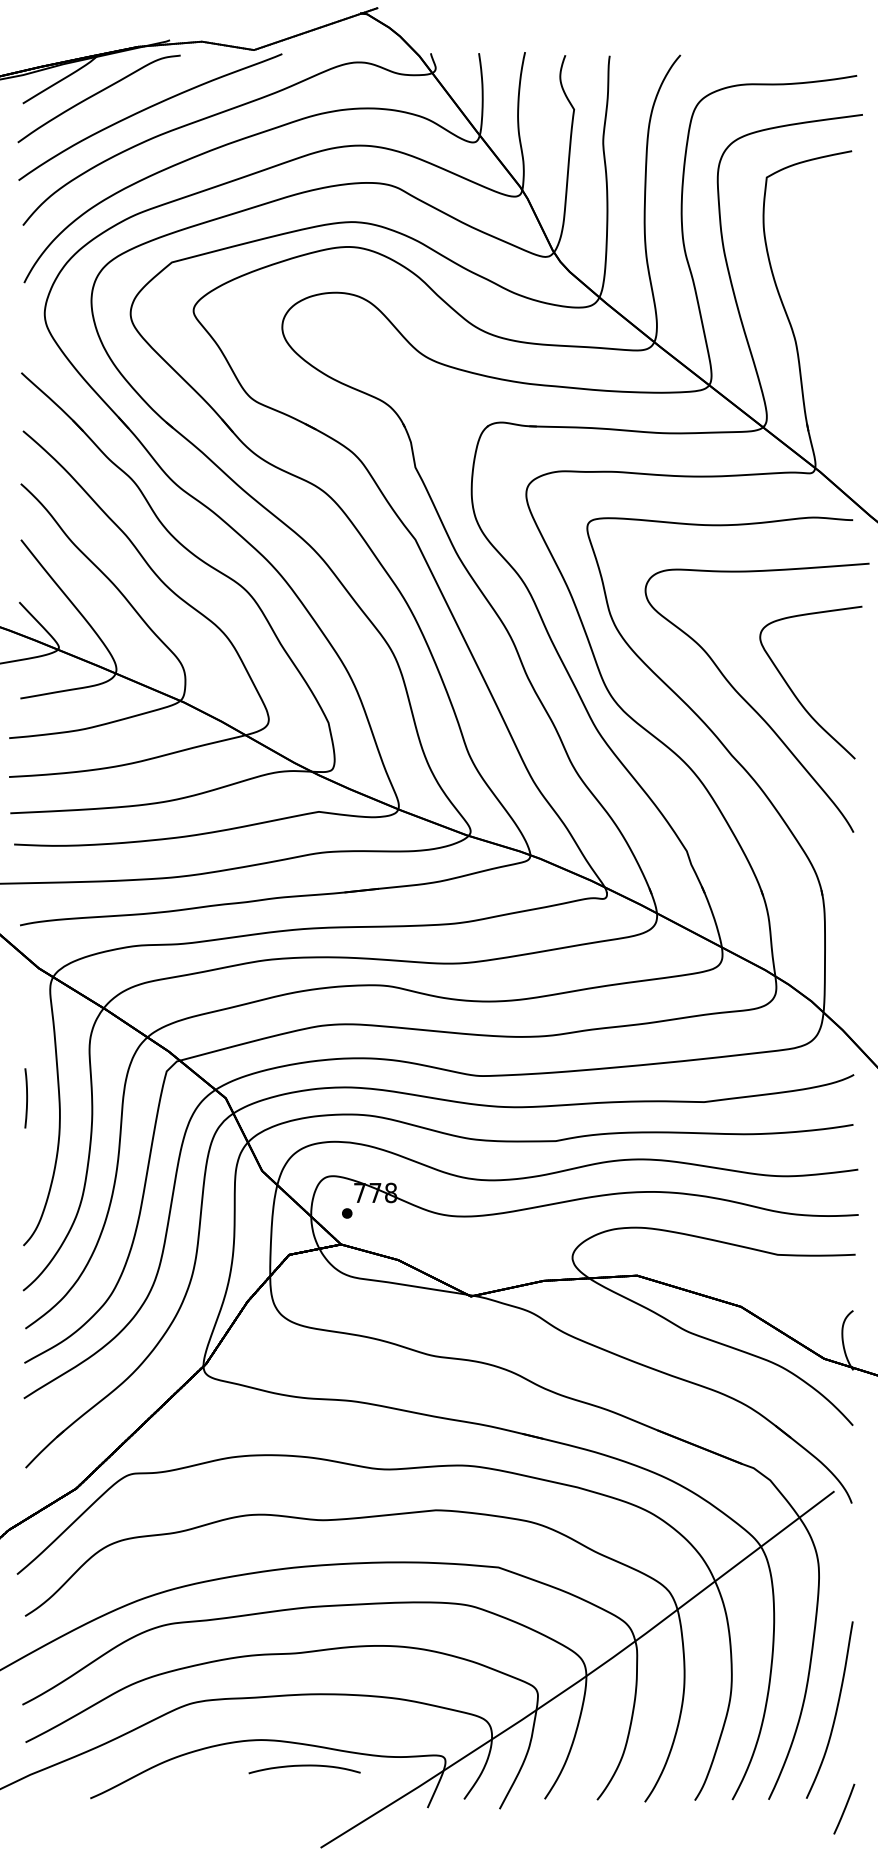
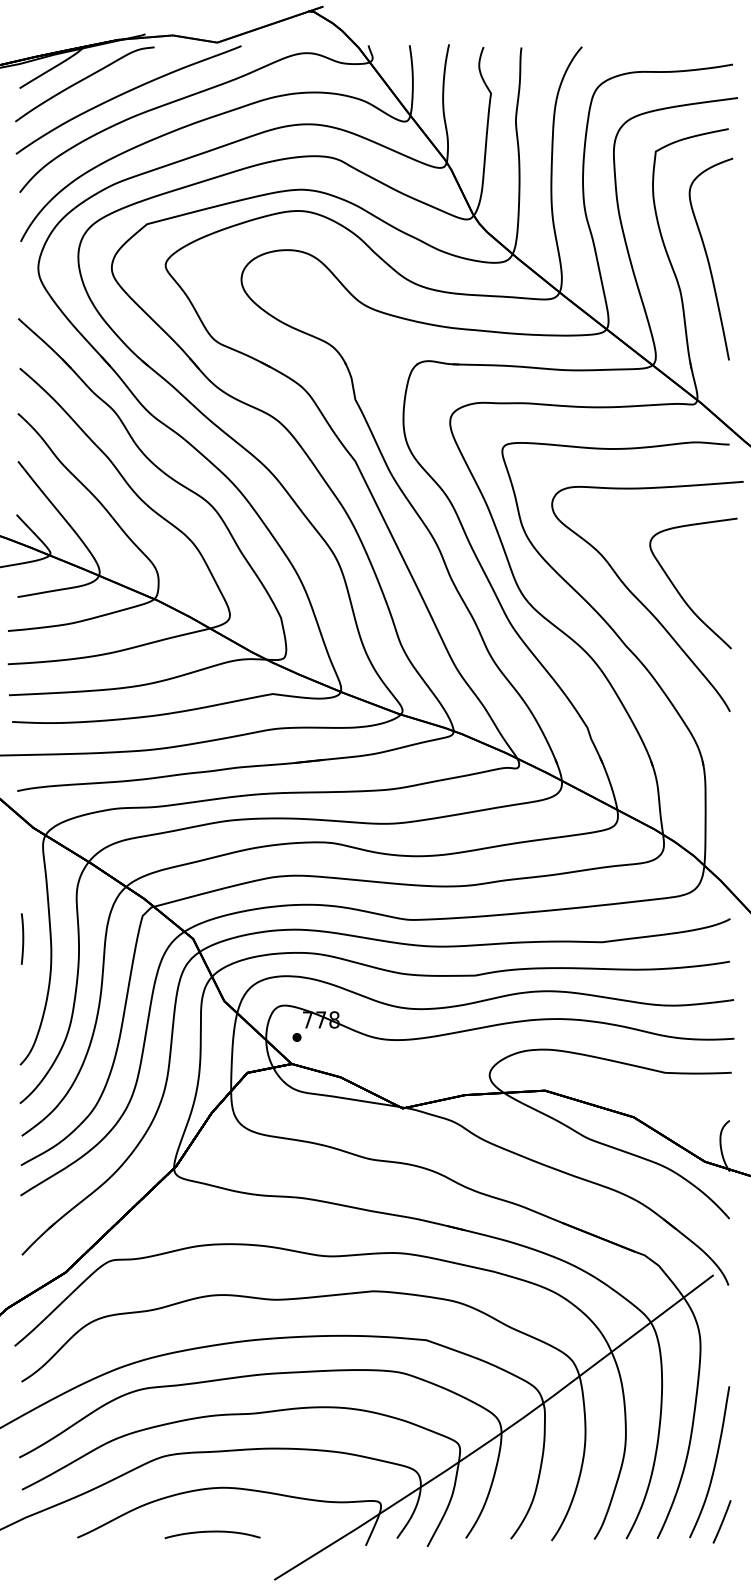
part: (830, 302) -> (710, 258), added
part: (304, 1768) -> (212, 1534), moved
line: (843, 1808) -> (721, 1521), moved

